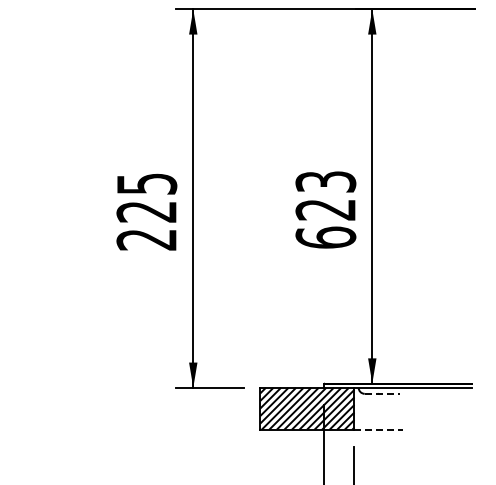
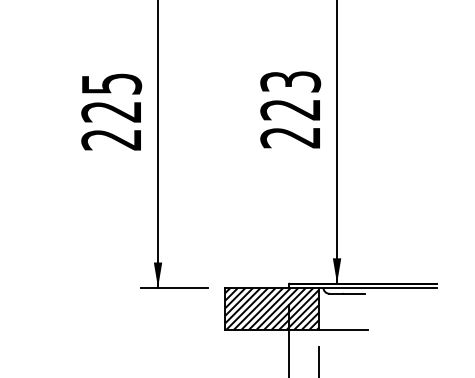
text: (325, 237) -> (290, 137), 623 -> 223
line: (382, 393) -> (347, 293), dashed -> solid
line: (379, 429) -> (344, 329), dashed -> solid

